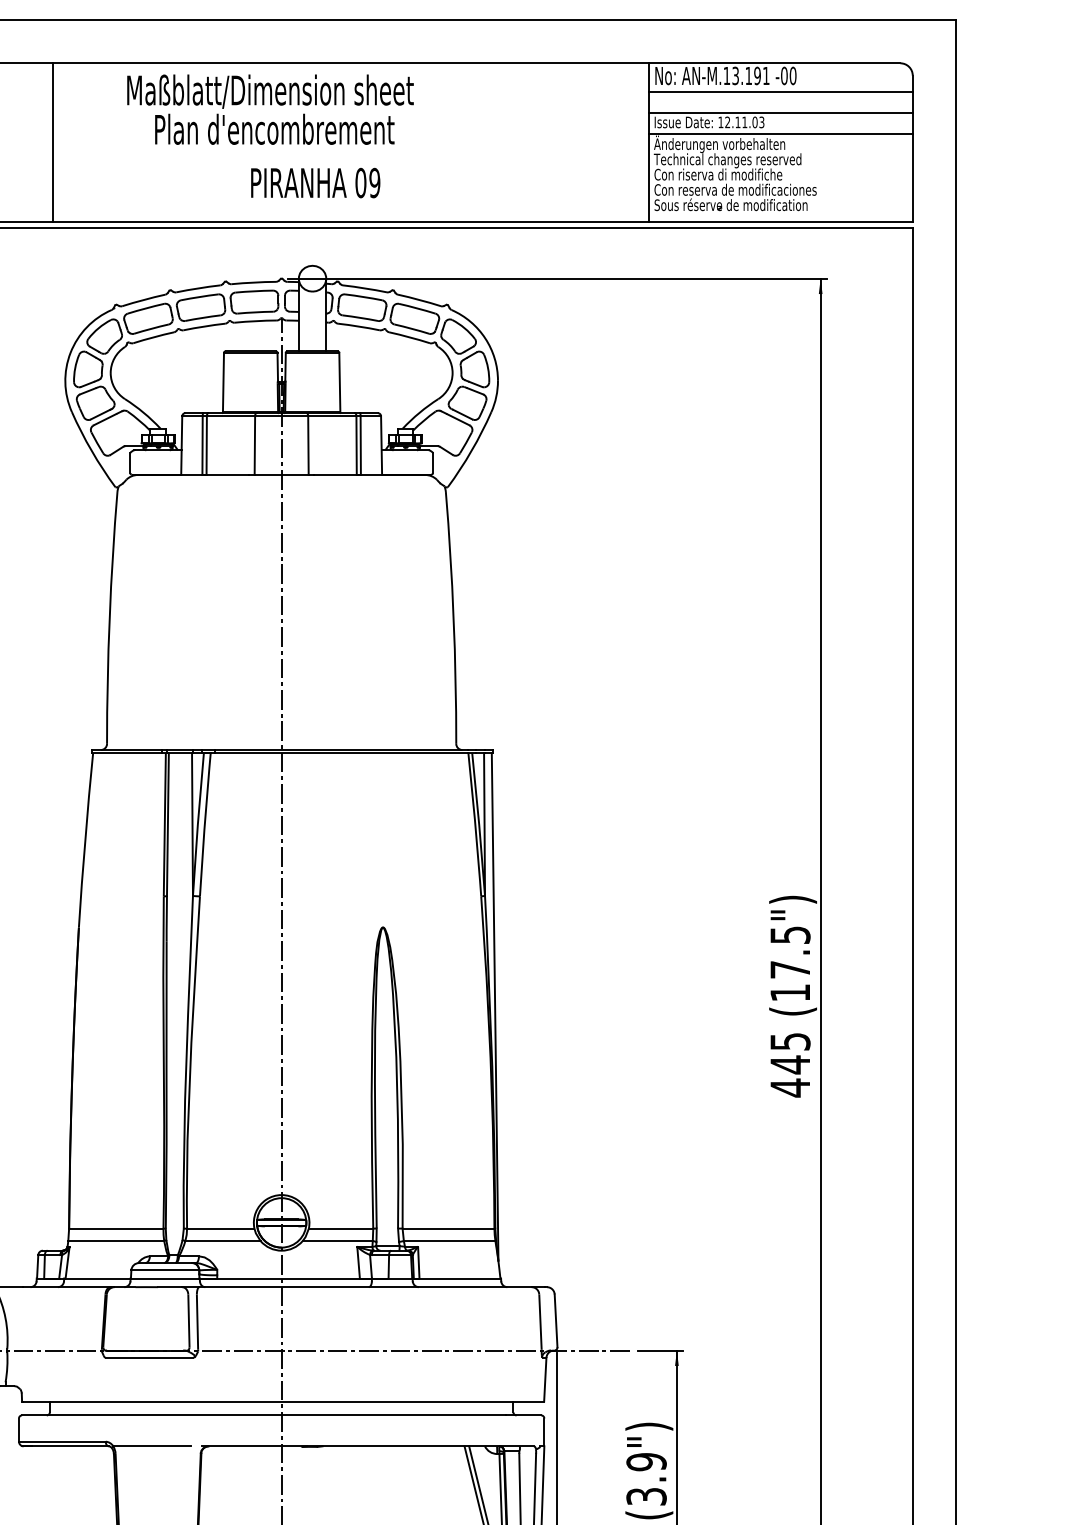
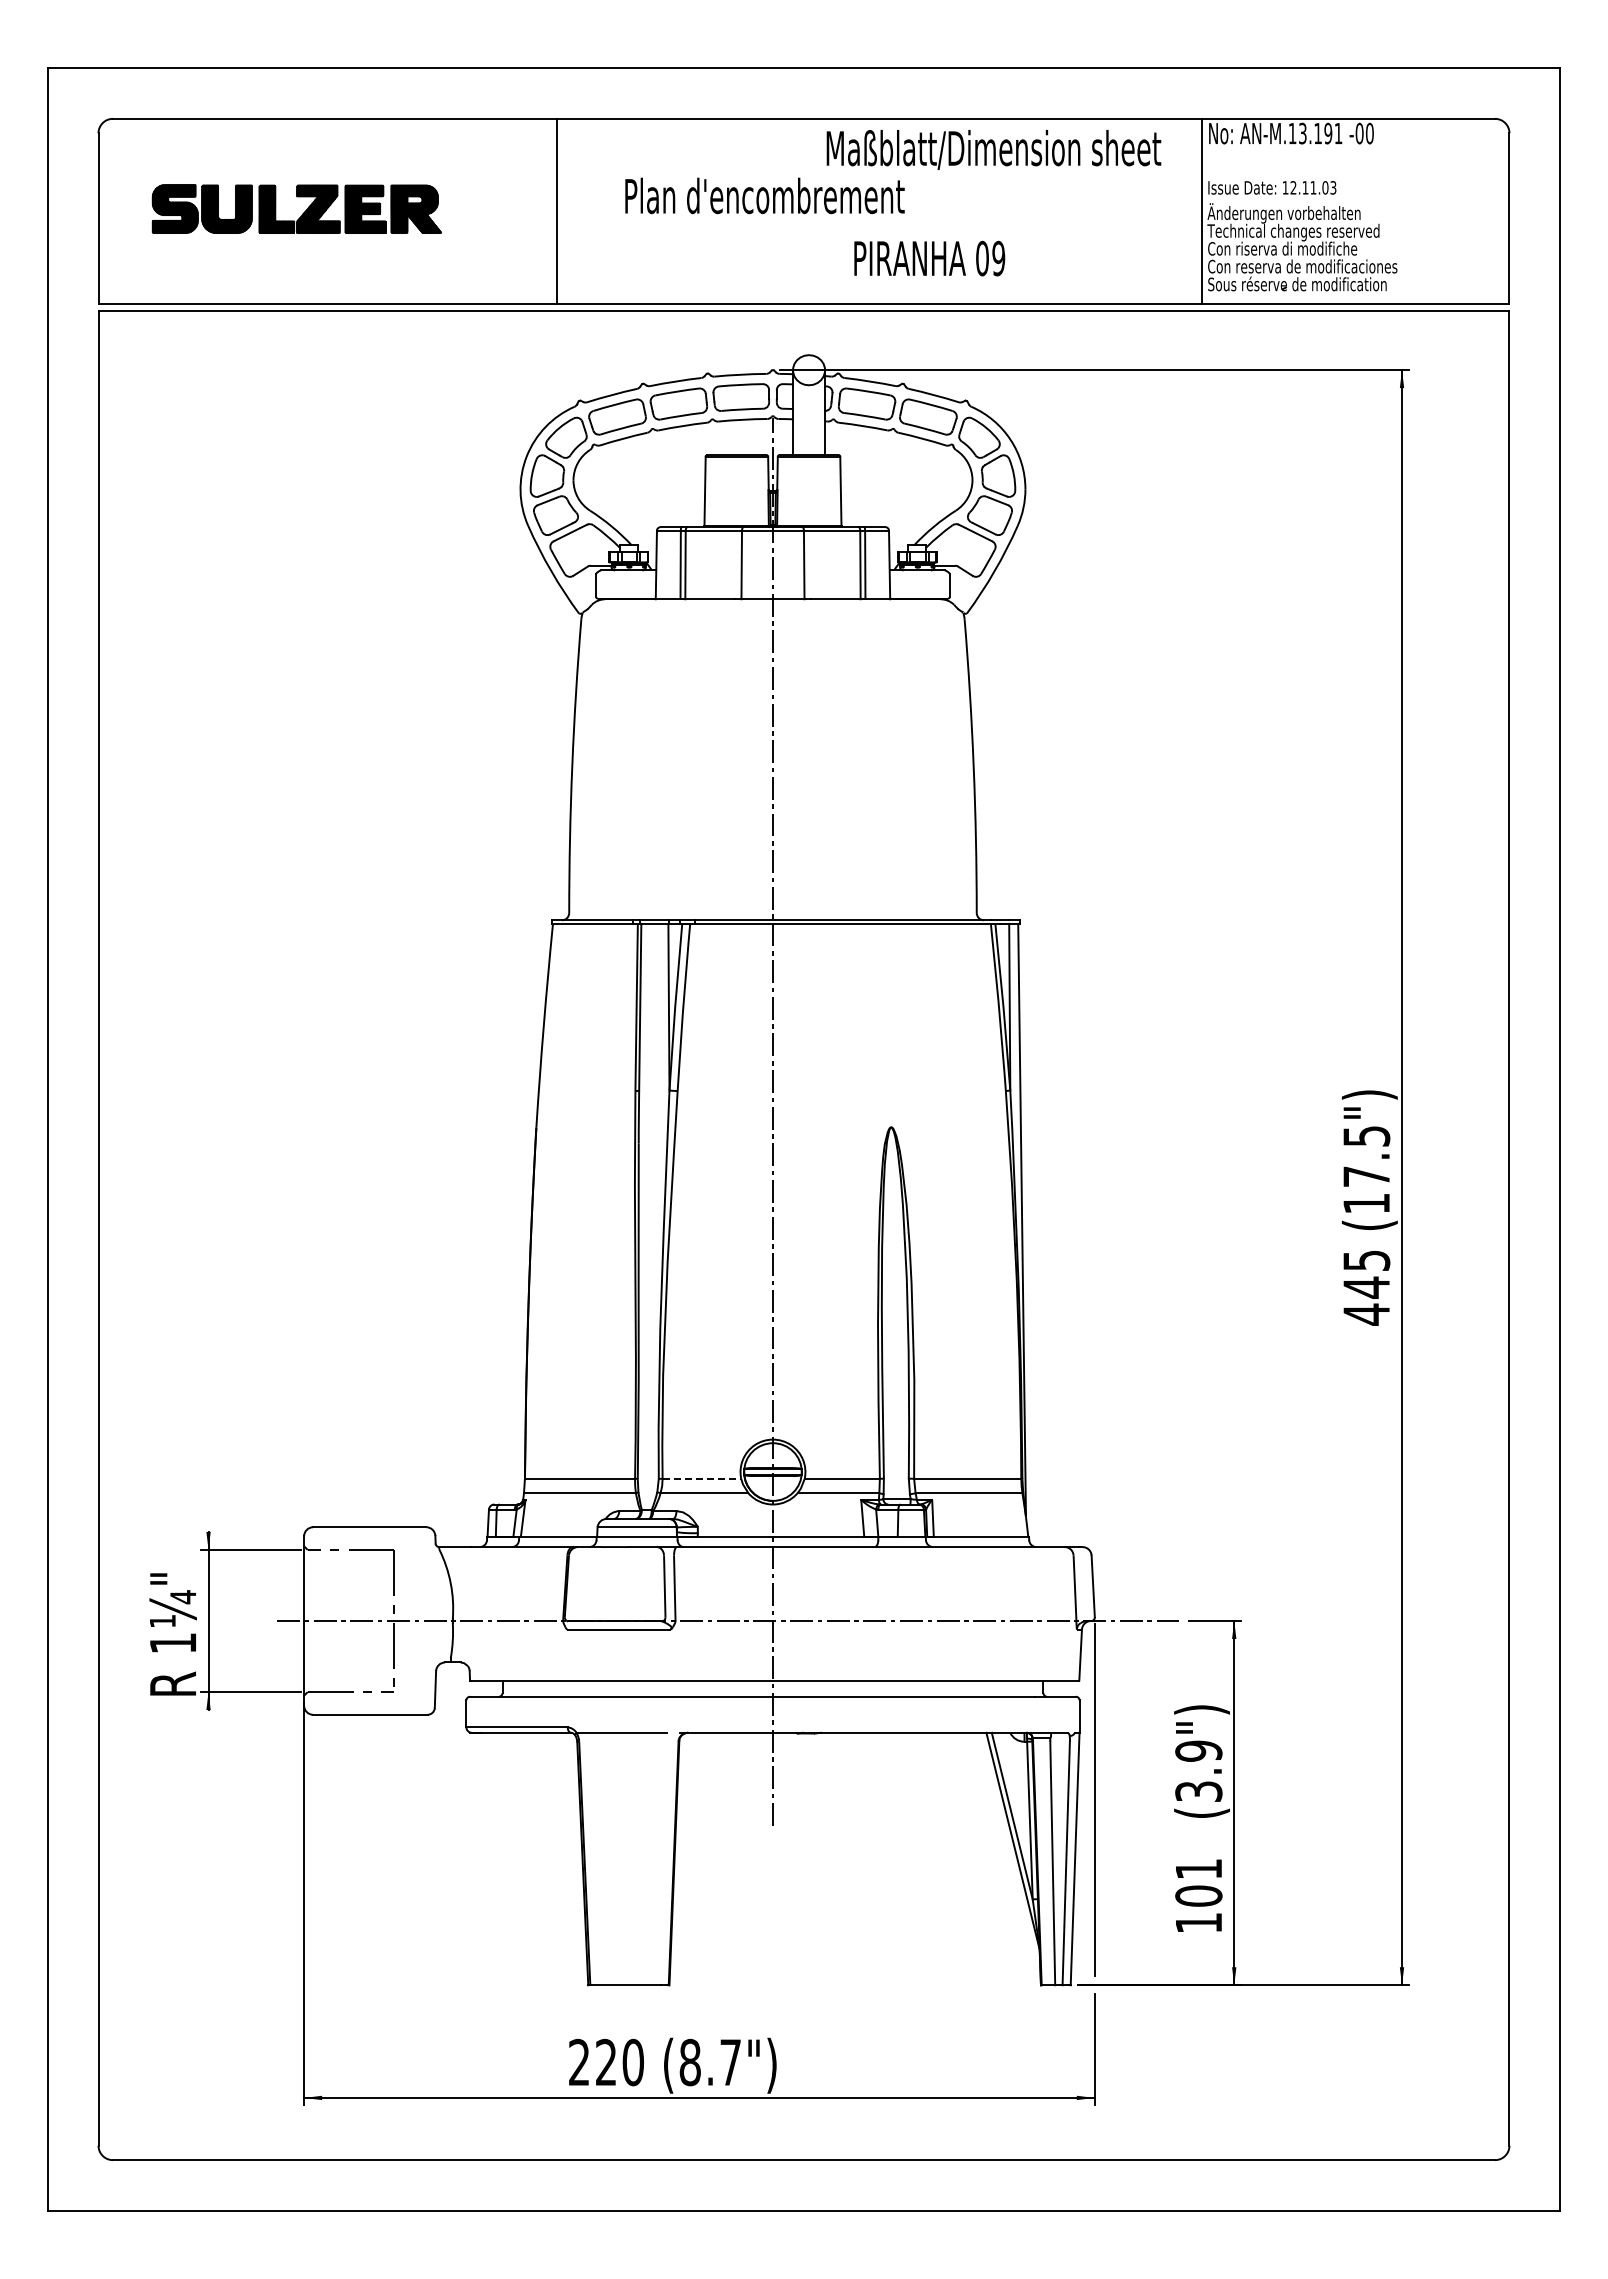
text: (270, 91) -> (993, 149), moved
line: (780, 91) -> (1355, 151), removed
line: (780, 112) -> (1355, 176), removed
line: (780, 133) -> (1355, 200), removed
line: (53, 142) -> (557, 211), moved
text: (315, 182) -> (929, 258), moved
line: (221, 1228) -> (702, 1478), solid -> dashed

